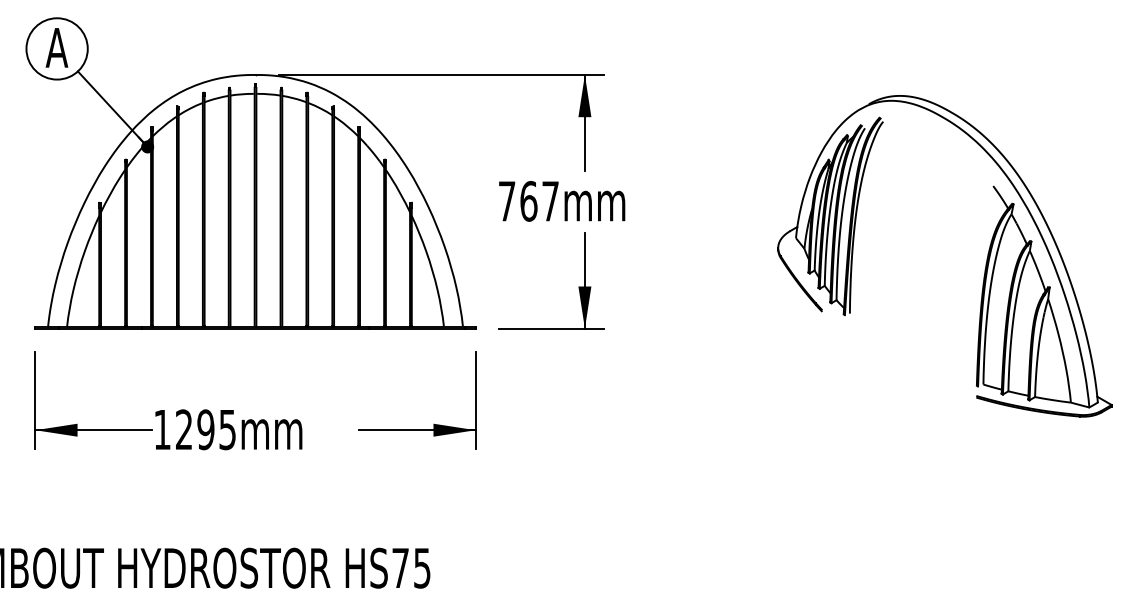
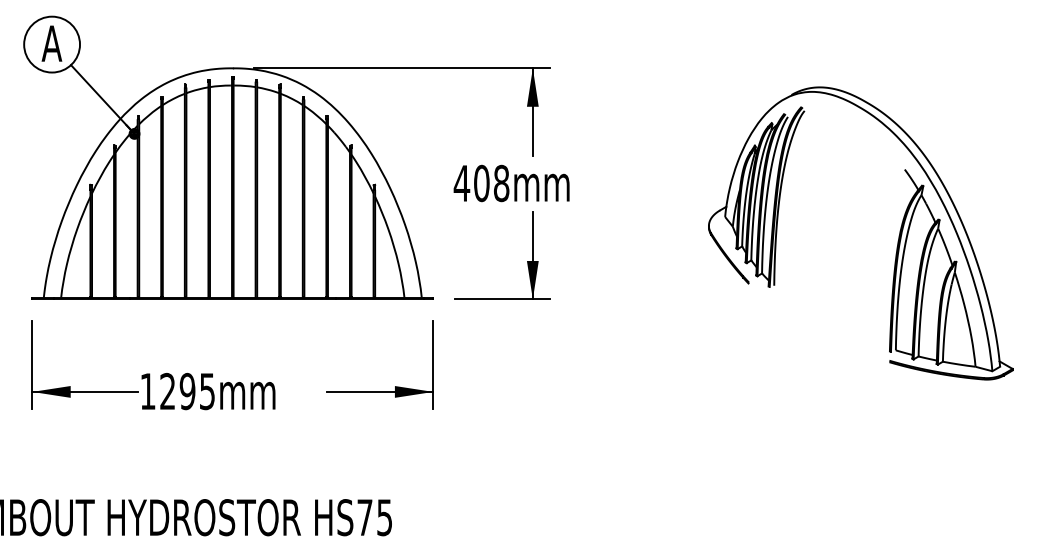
text: (528, 201) -> (481, 183), 767mm -> 408mm

